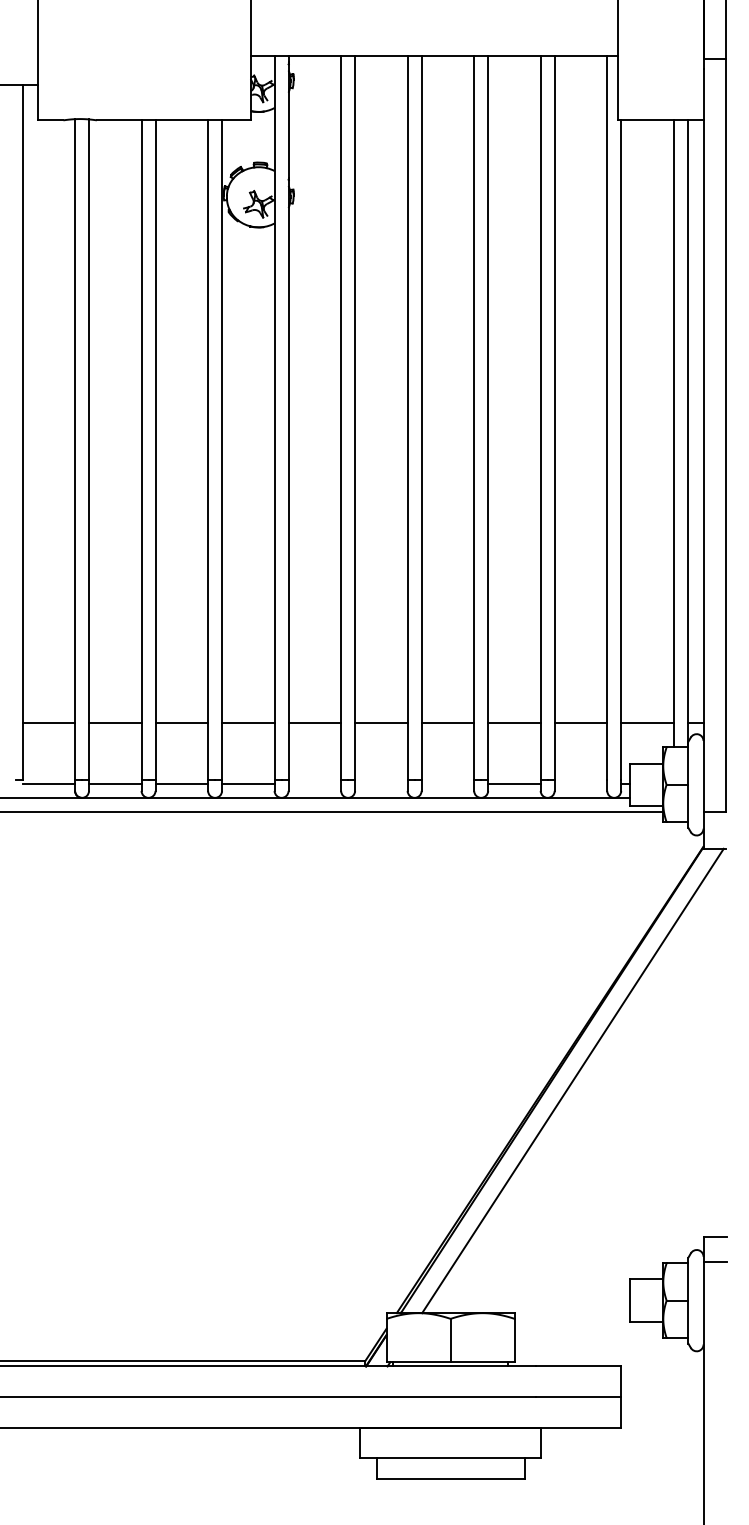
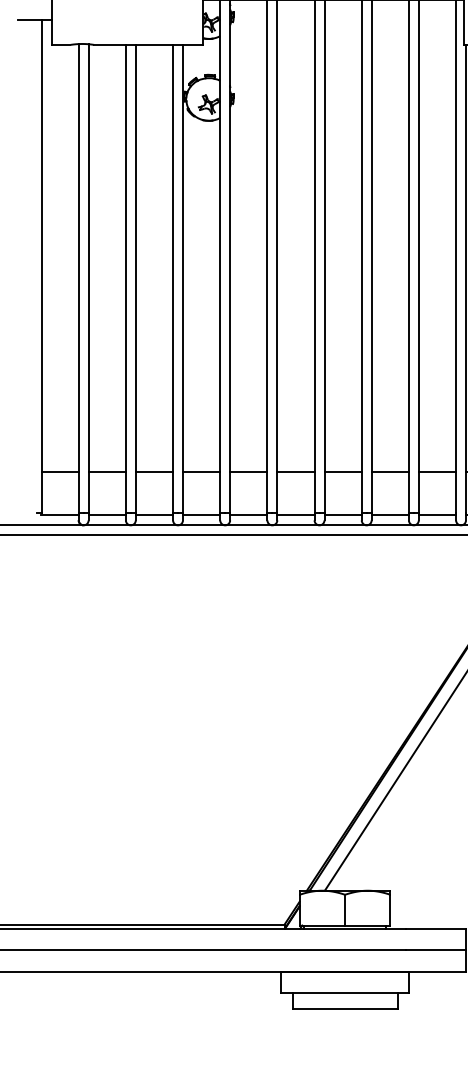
line: (314, 783) -> (248, 515), added
line: (381, 783) -> (296, 515), added
line: (447, 783) -> (342, 515), added
line: (580, 783) -> (437, 515), added

